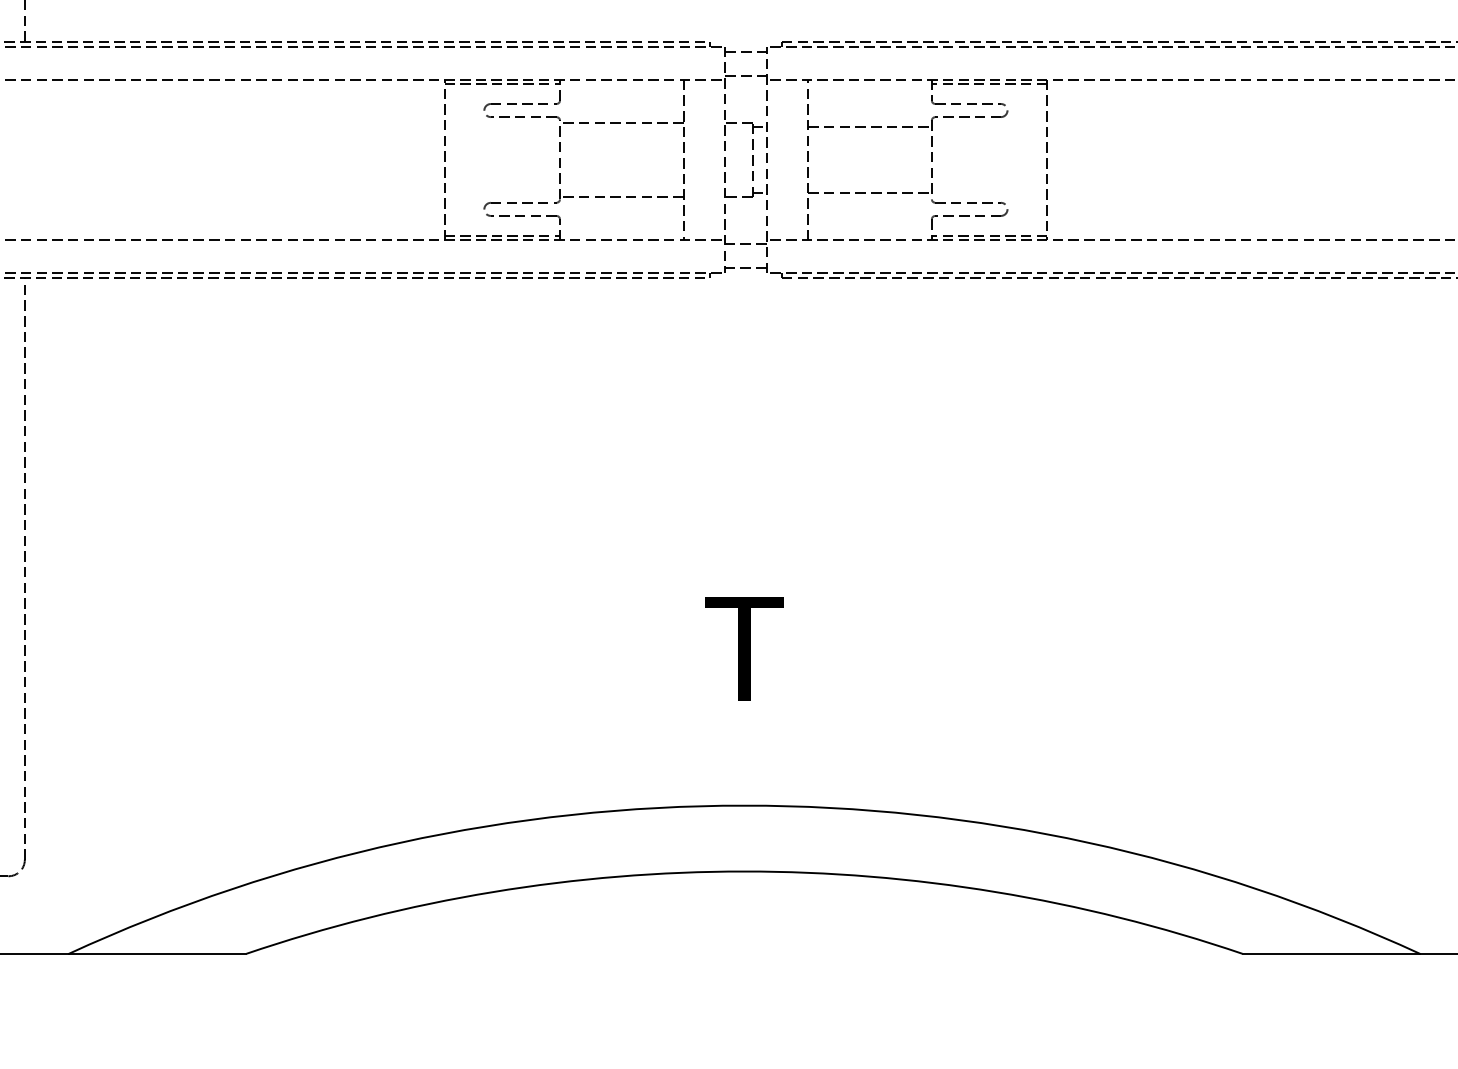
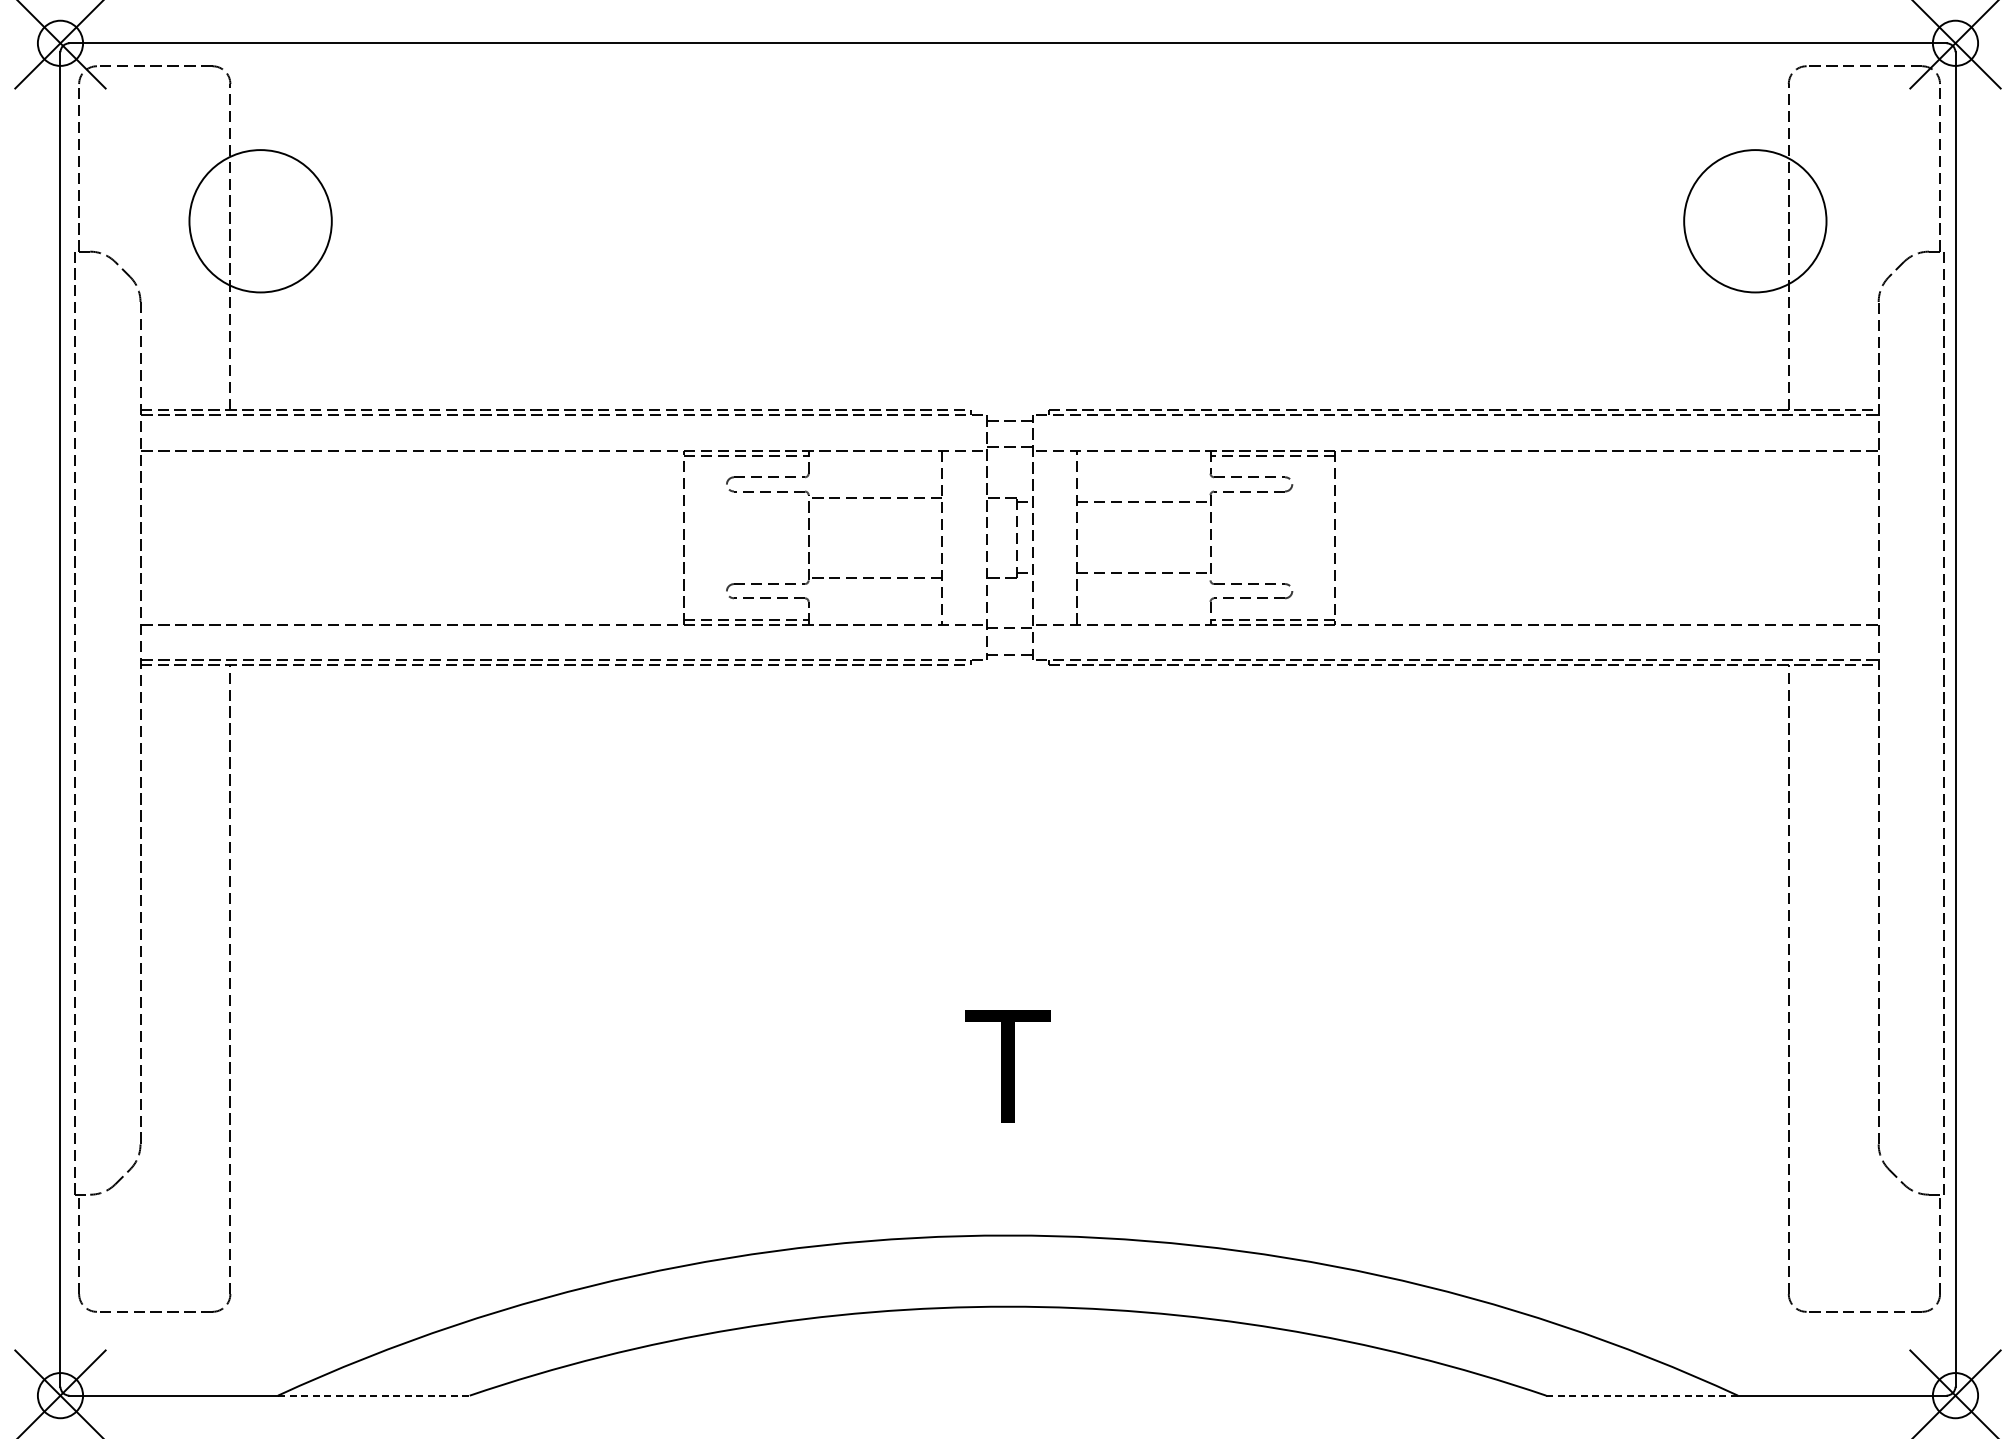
line: (157, 953) -> (373, 1395), solid -> dashed
line: (1331, 953) -> (1642, 1395), solid -> dashed

